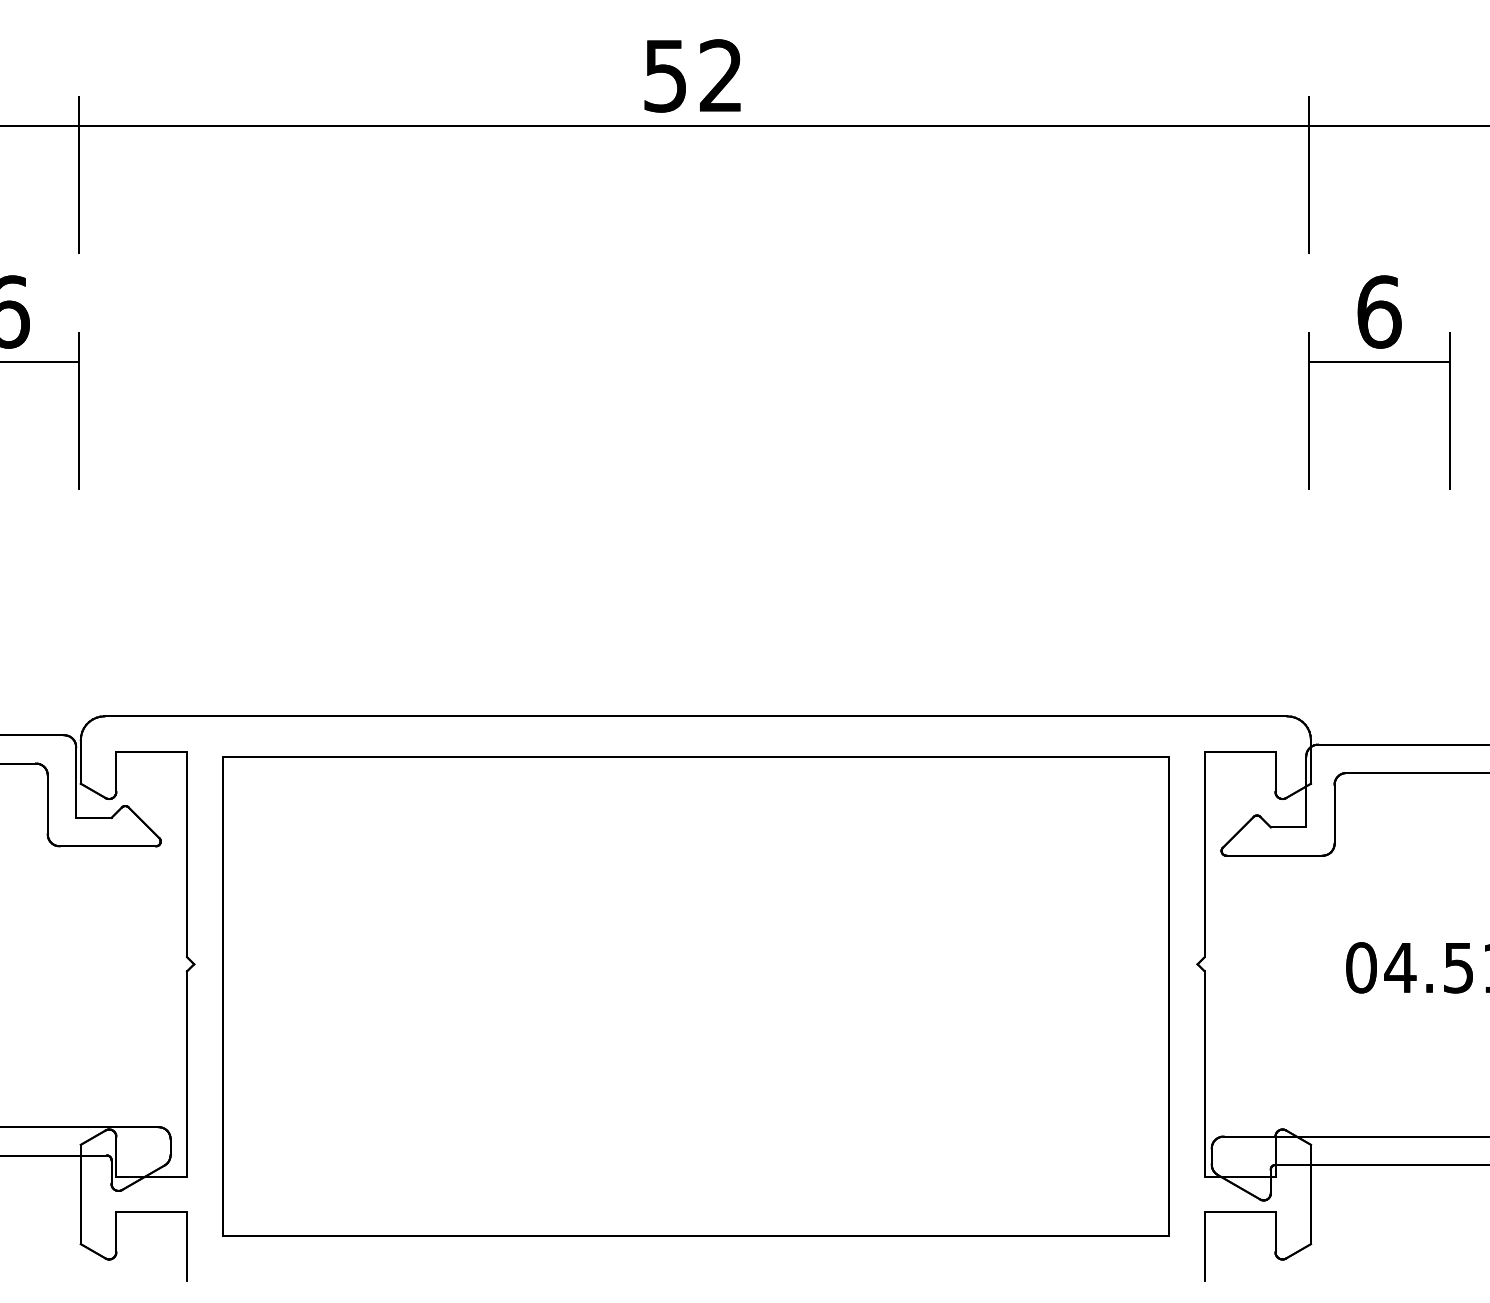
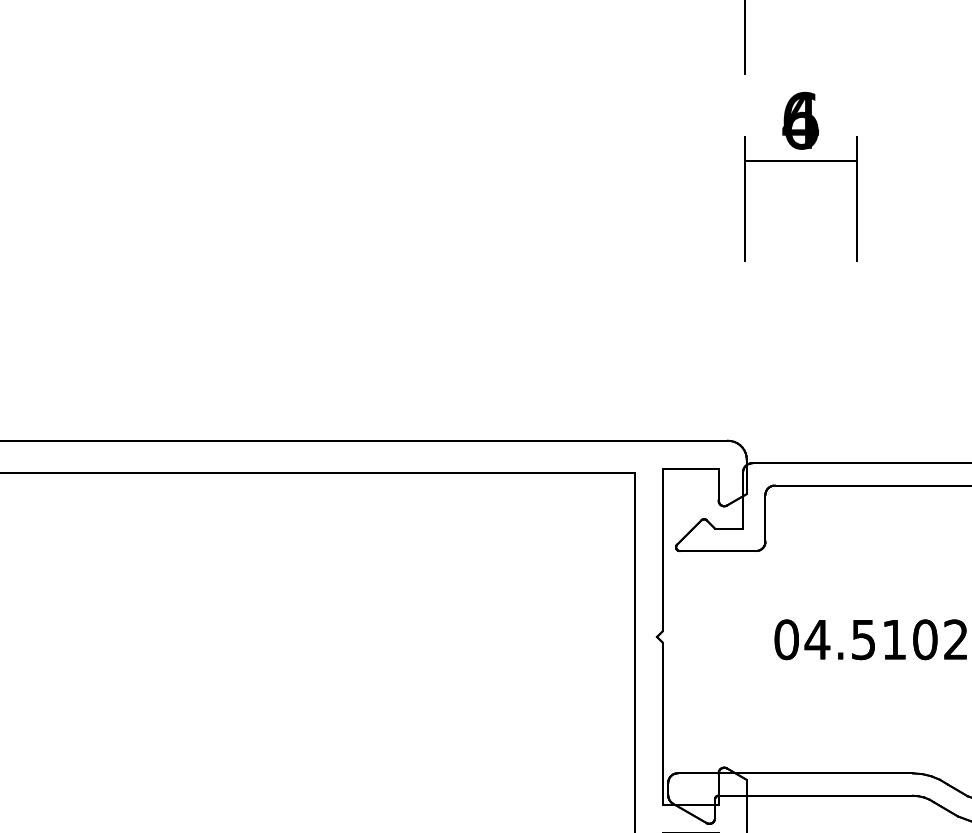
text: (1379, 311) -> (800, 120), 6 -> 4

